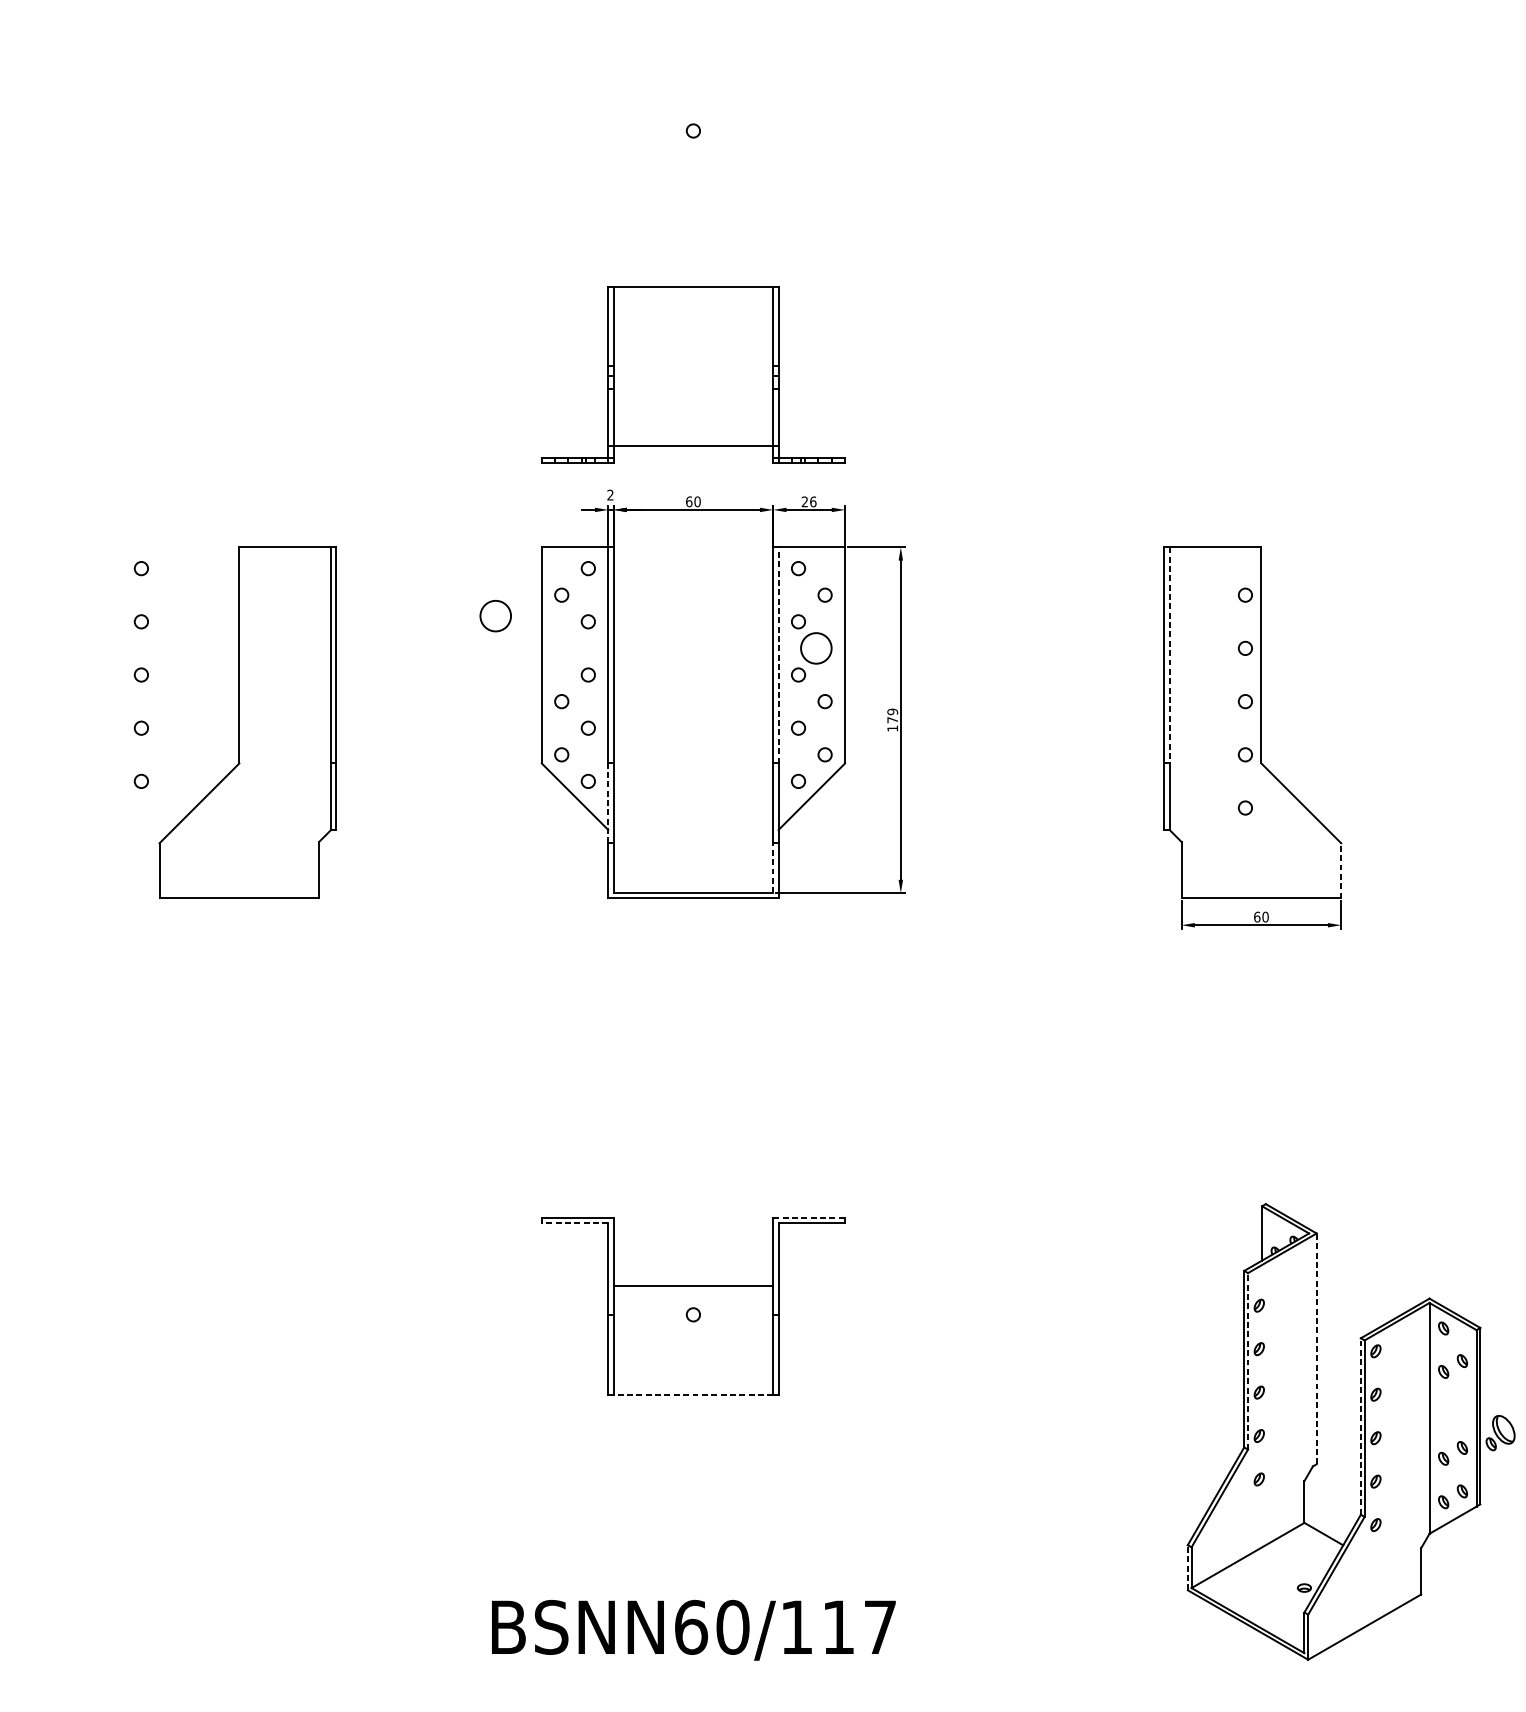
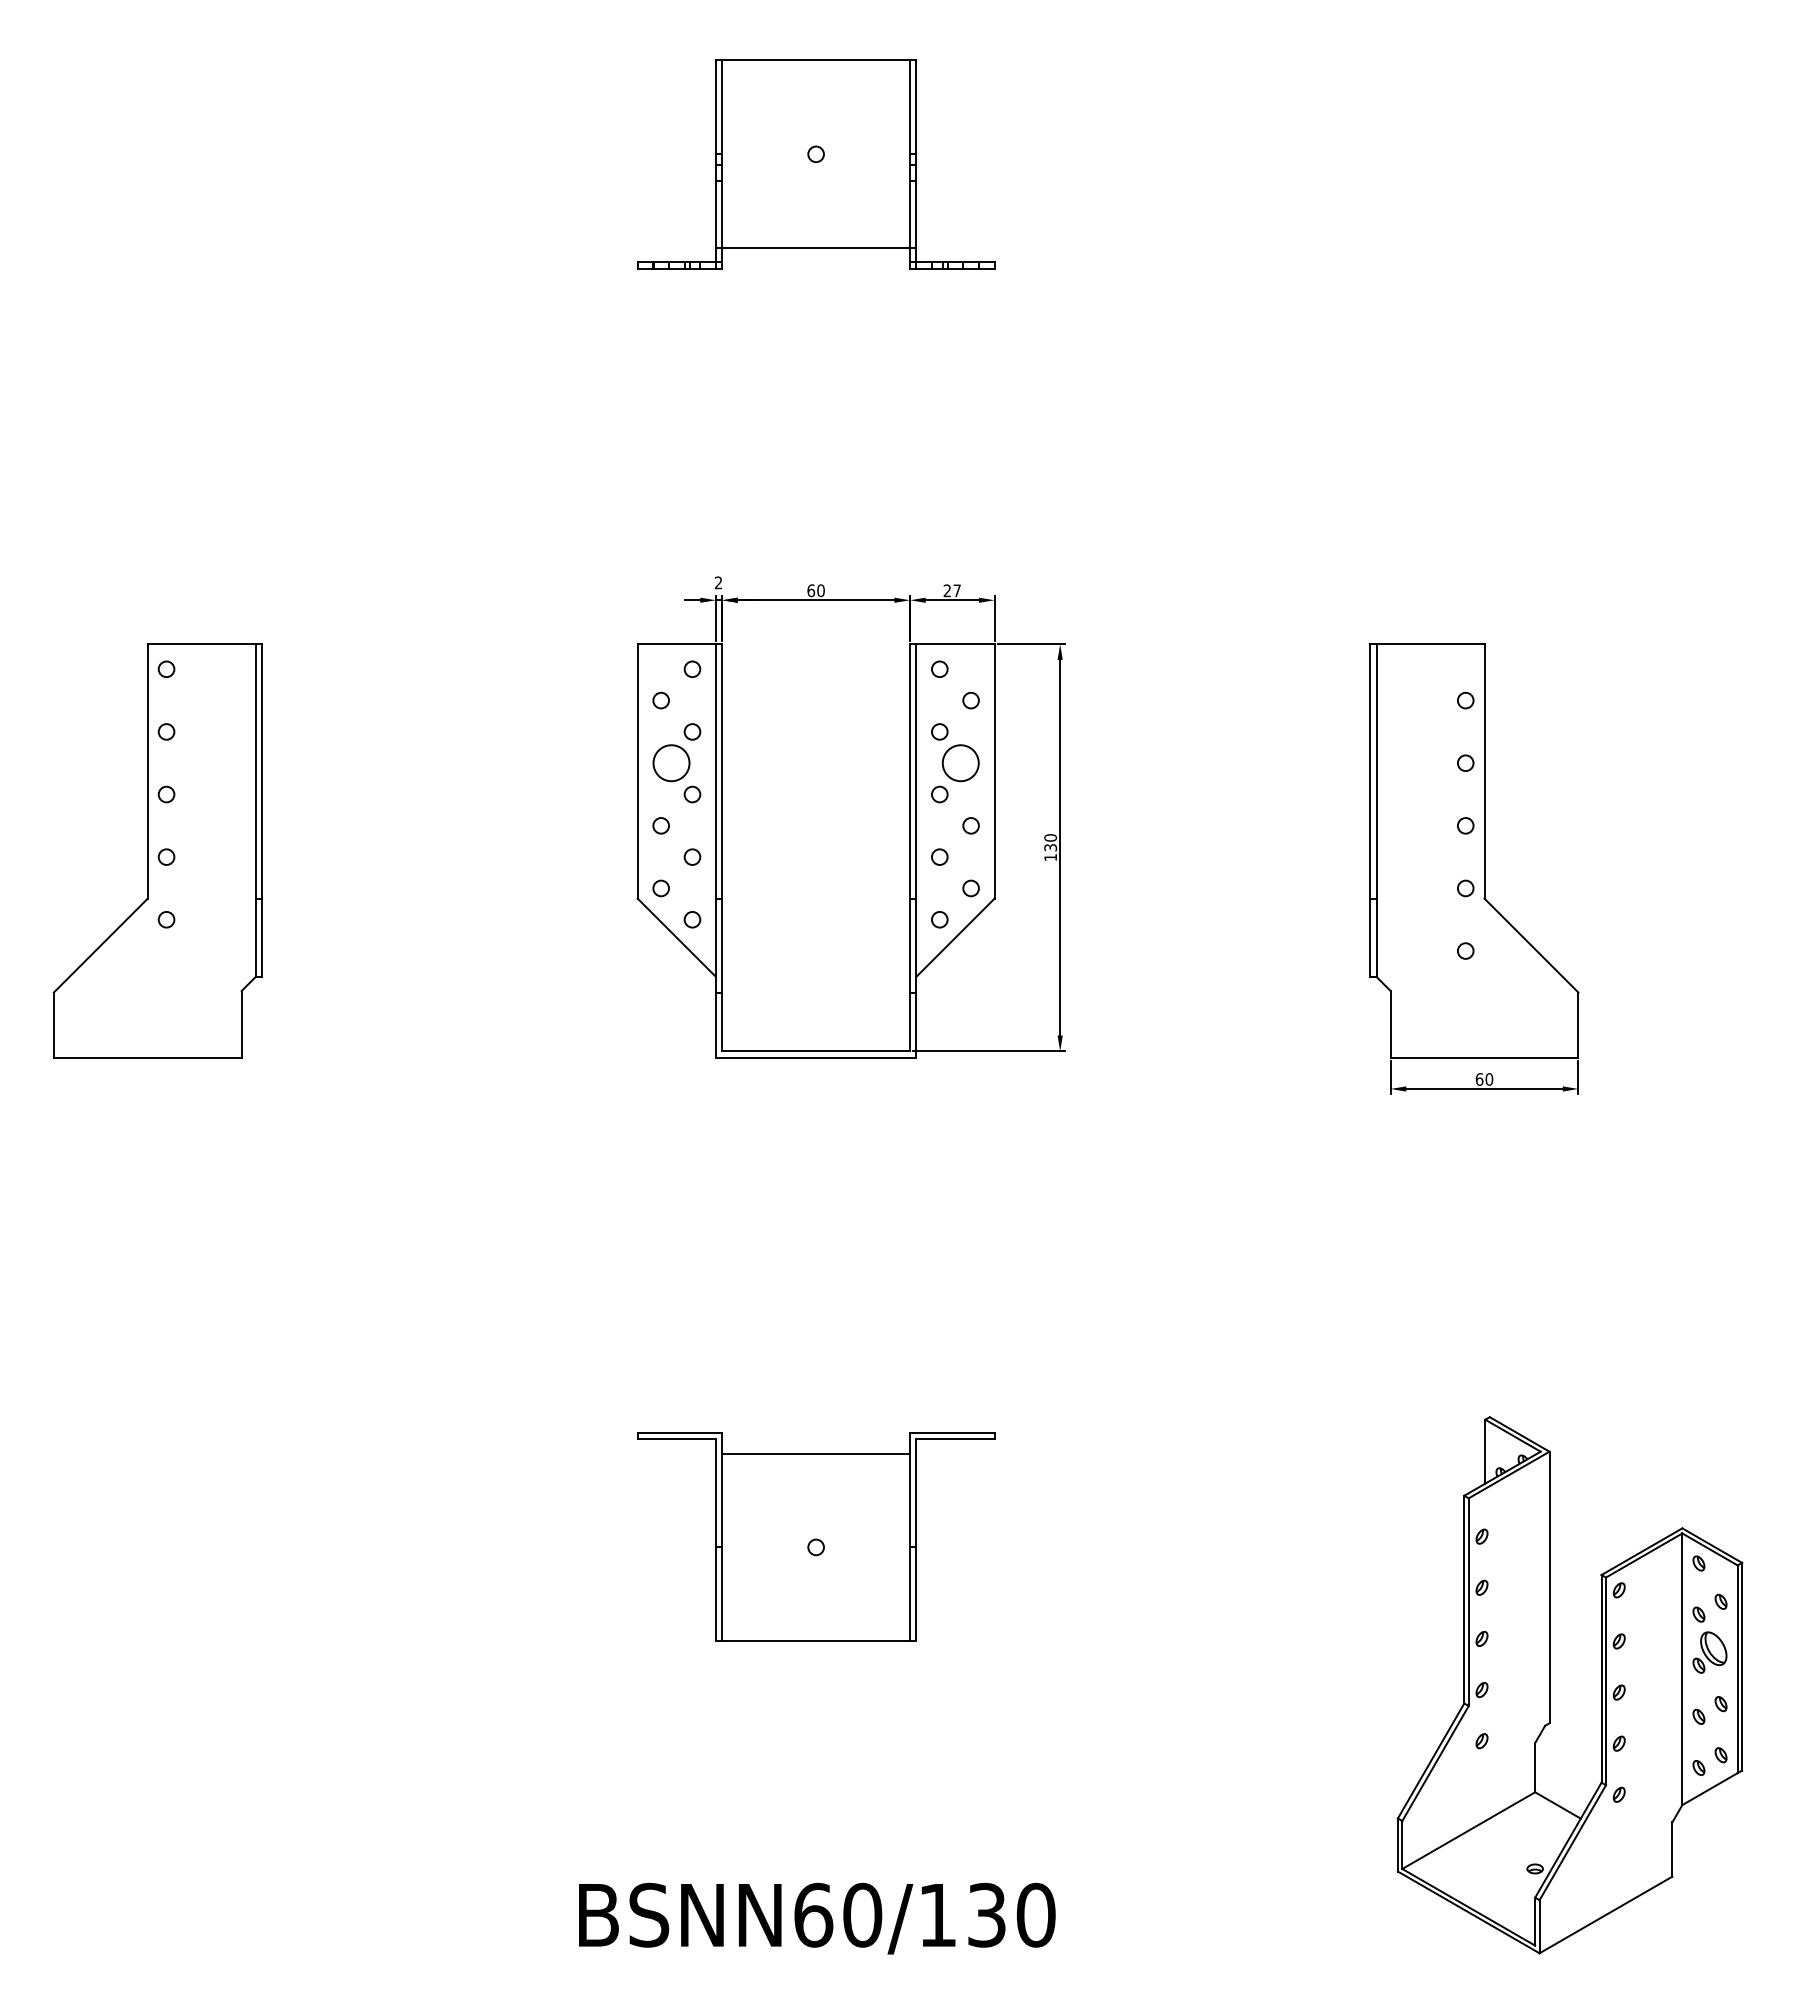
part: (693, 375) -> (816, 164), moved
text: (813, 501) -> (957, 590), 26 -> 27
circle: (495, 616) -> (671, 763), moved
line: (778, 654) -> (916, 770), dashed -> solid
line: (1169, 655) -> (1376, 771), dashed -> solid
text: (892, 715) -> (1050, 842), 179 -> 130
part: (247, 722) -> (157, 850), moved
line: (607, 803) -> (715, 945), dashed -> solid
line: (773, 867) -> (910, 1021), dashed -> solid
line: (1341, 870) -> (1578, 1024), dashed -> solid
line: (809, 1218) -> (952, 1433), dashed -> solid
line: (574, 1223) -> (676, 1439), dashed -> solid
line: (693, 1285) -> (816, 1453), moved
line: (1316, 1348) -> (1549, 1587), dashed -> solid
line: (1247, 1361) -> (1468, 1602), dashed -> solid
line: (693, 1394) -> (816, 1641), dashed -> solid
line: (1360, 1426) -> (1601, 1678), dashed -> solid
part: (1500, 1433) -> (1709, 1652), moved
line: (1187, 1568) -> (1397, 1845), dashed -> solid
text: (859, 1626) -> (1011, 1914), BSNN60/117 -> BSNN60/130

